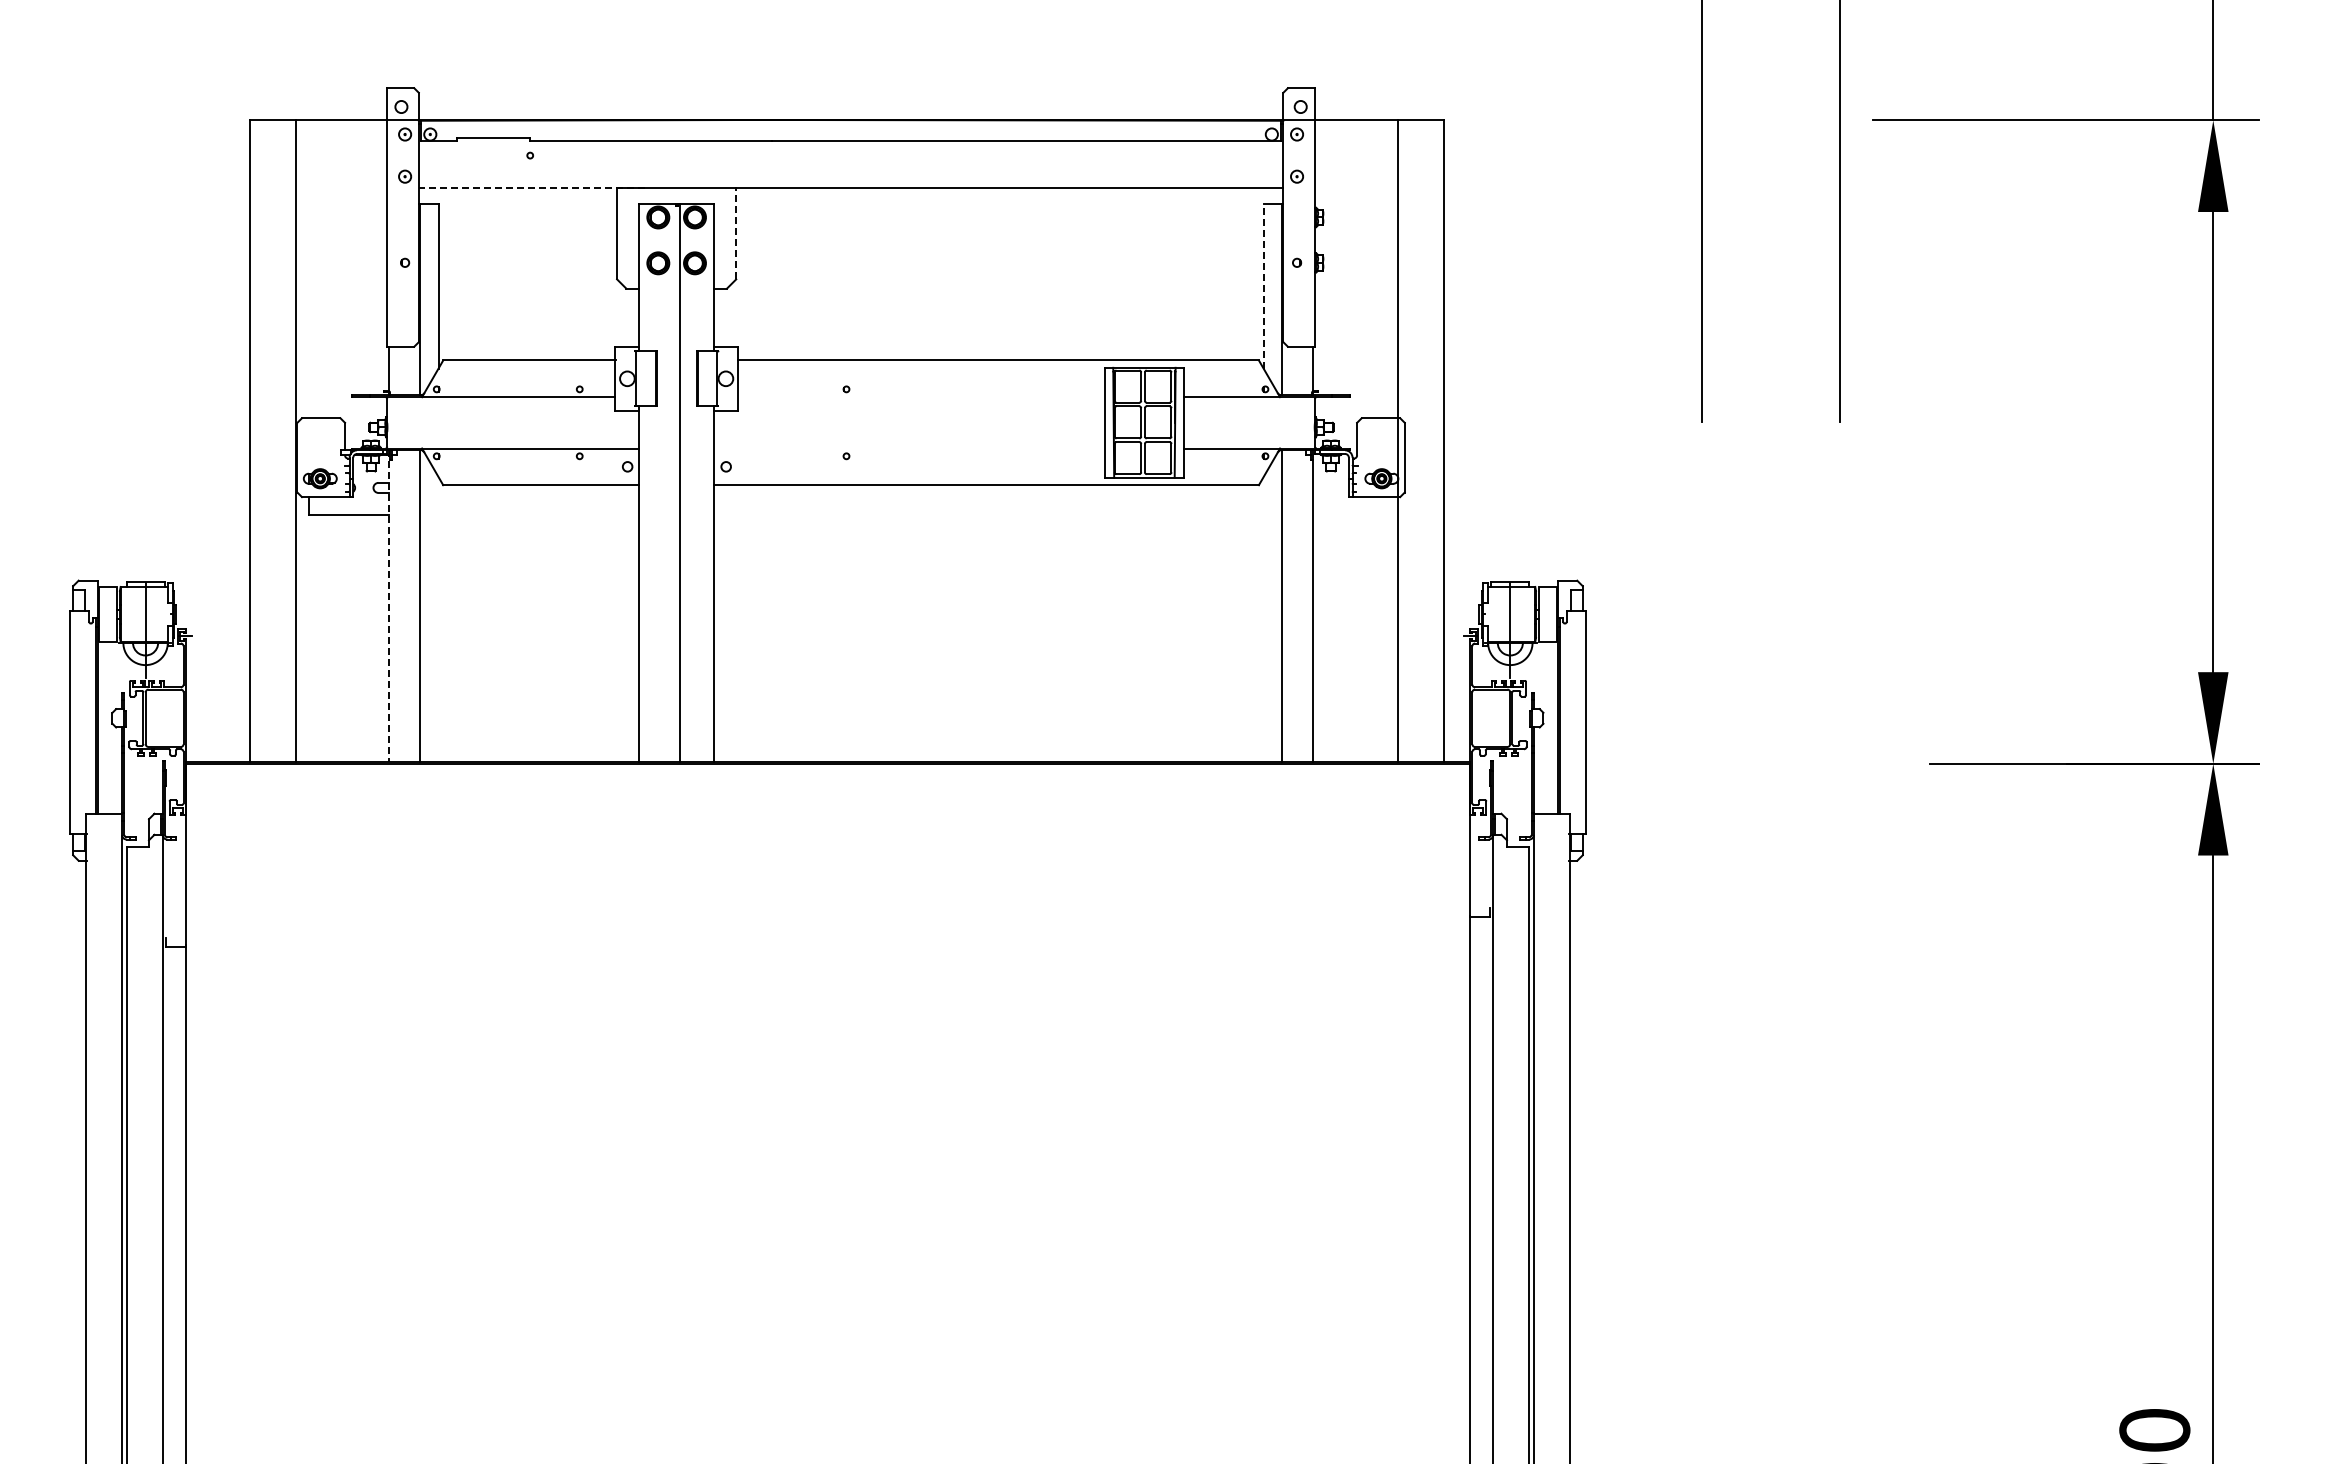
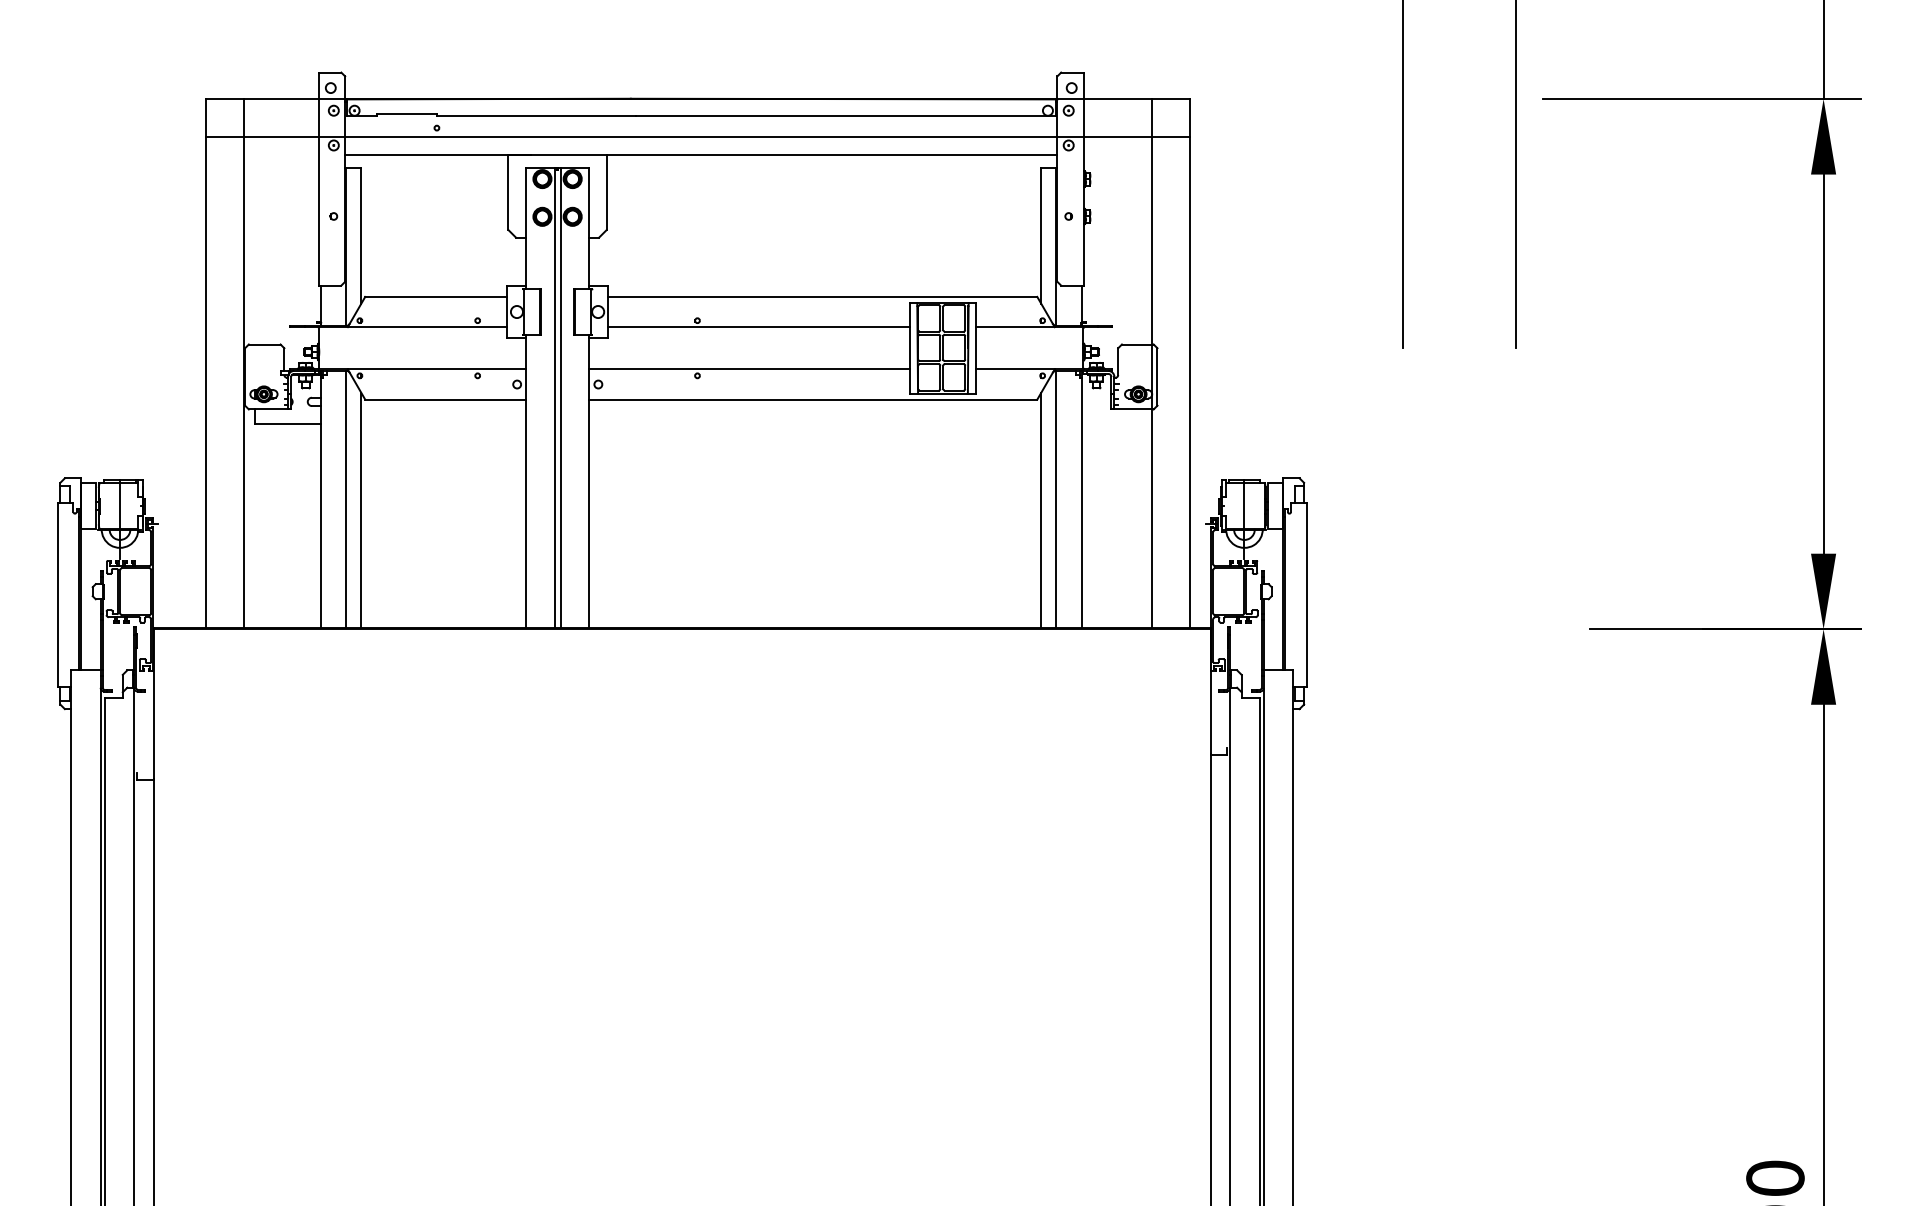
line: (846, 166) -> (697, 137), added
line: (531, 187) -> (437, 154), dashed -> solid
line: (736, 233) -> (606, 192), dashed -> solid
line: (1263, 285) -> (1041, 235), dashed -> solid
line: (920, 397) -> (758, 327), added
line: (909, 448) -> (749, 369), added
line: (673, 482) -> (554, 397), added
line: (389, 606) -> (320, 499), dashed -> solid
line: (438, 619) -> (361, 510), added
line: (1263, 619) -> (1041, 510), added

